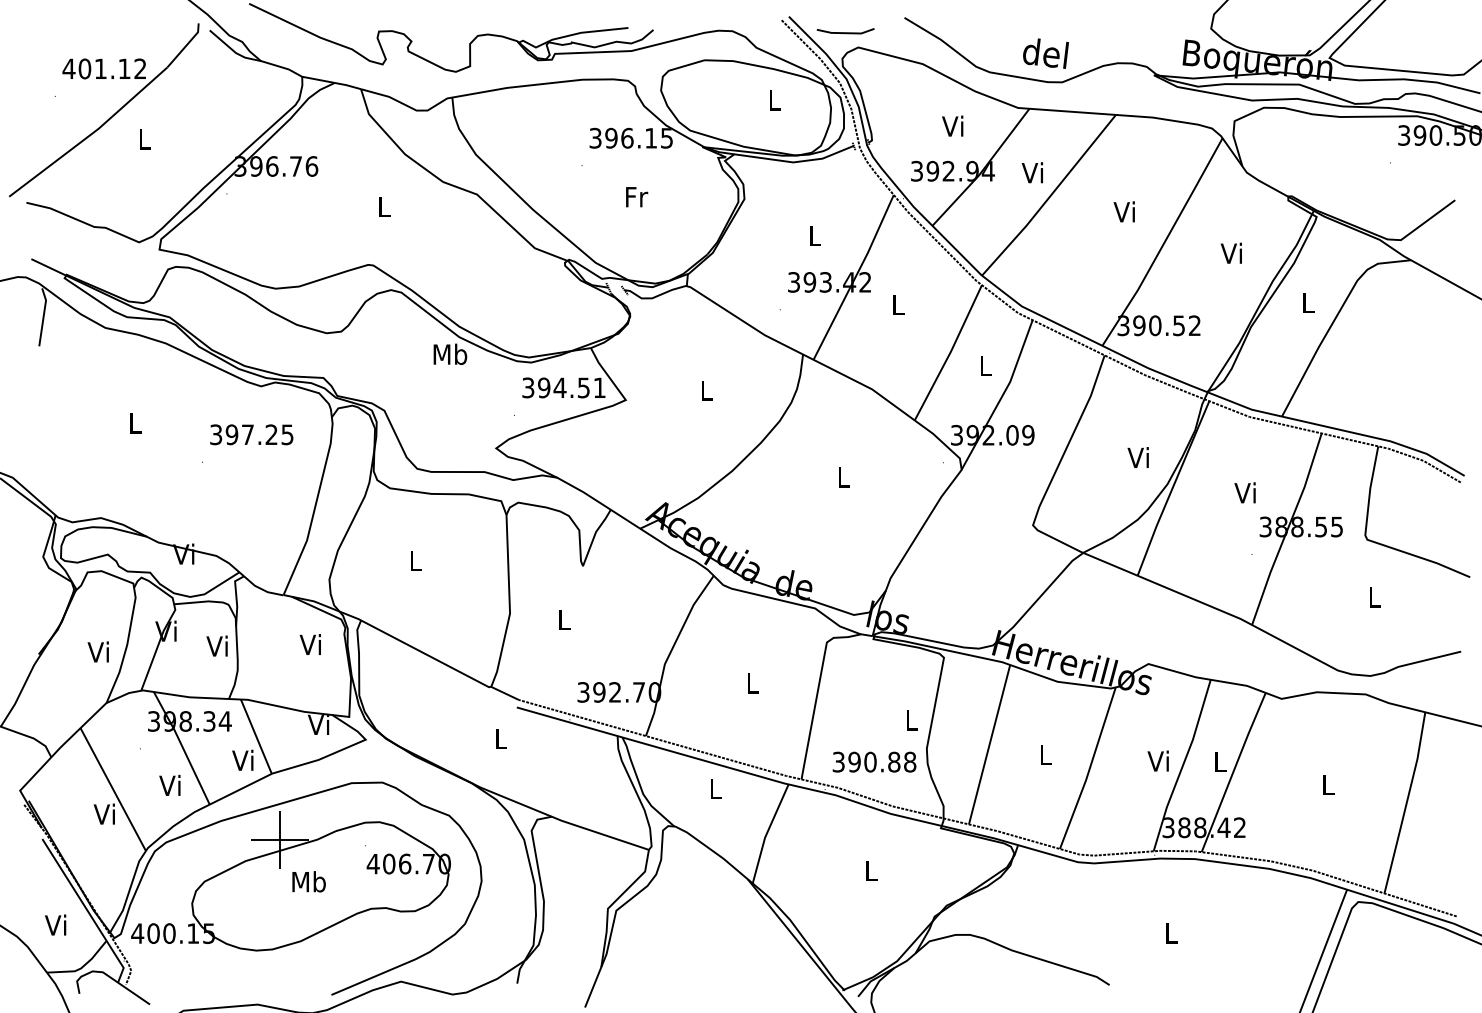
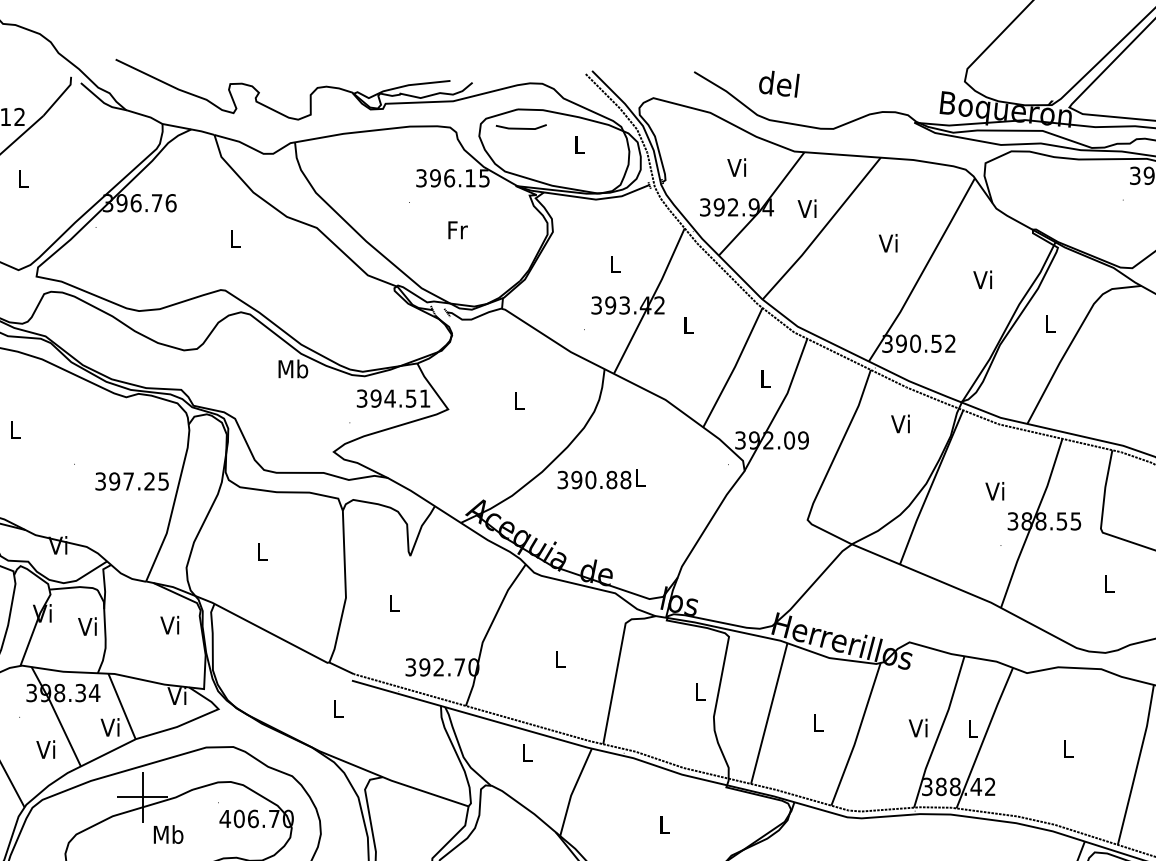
line: (845, 32) -> (521, 128), moved
text: (1045, 53) -> (778, 84), moved
text: (251, 434) -> (131, 481), moved
text: (1137, 457) -> (899, 423), moved
text: (874, 761) -> (594, 479), moved

